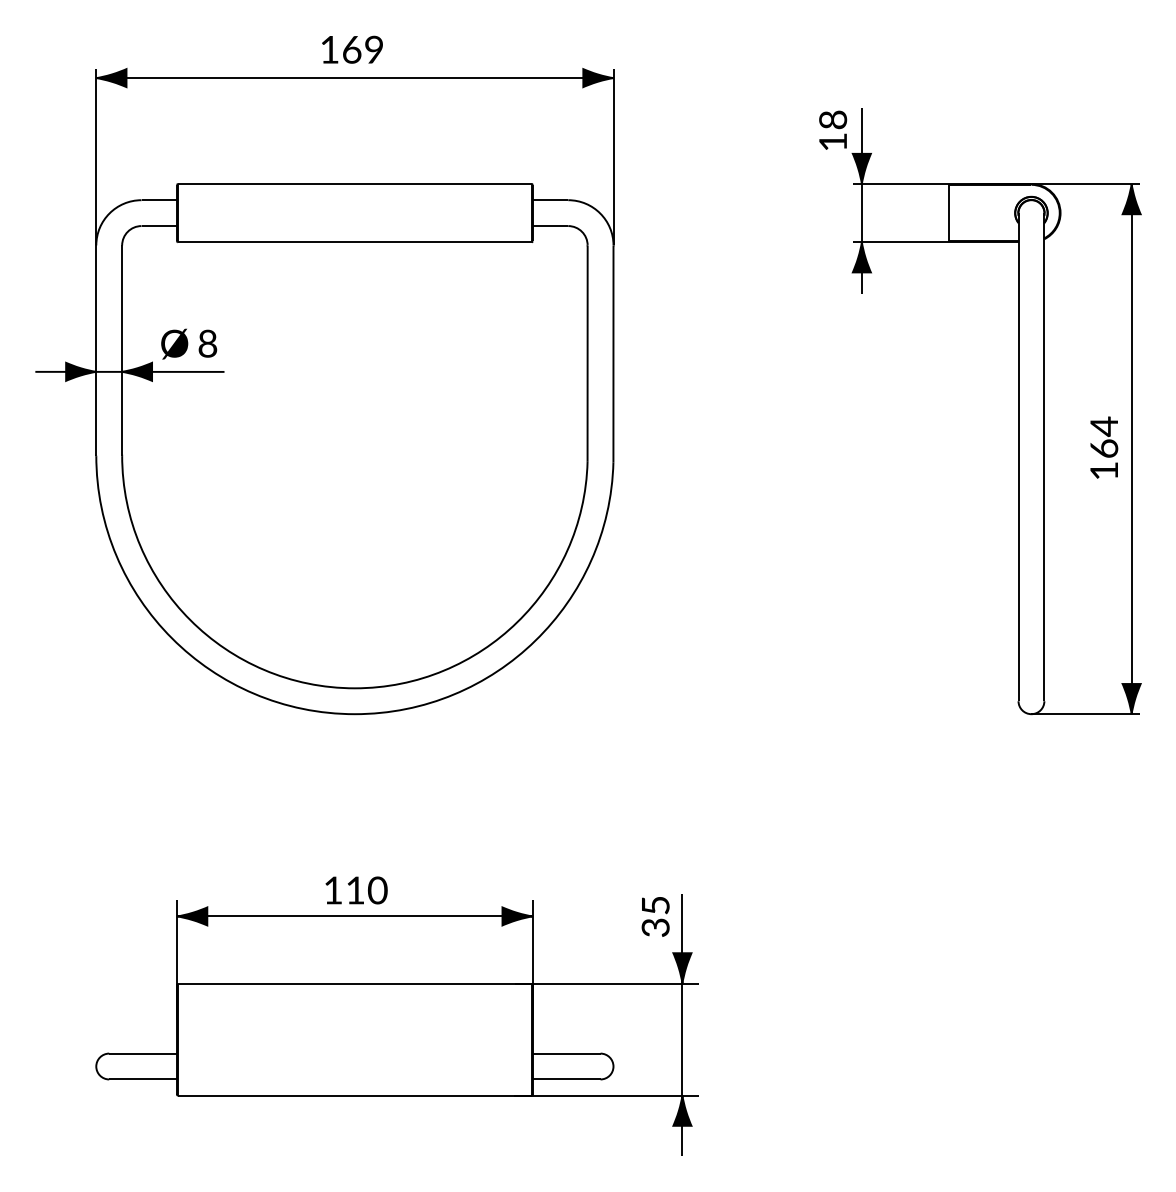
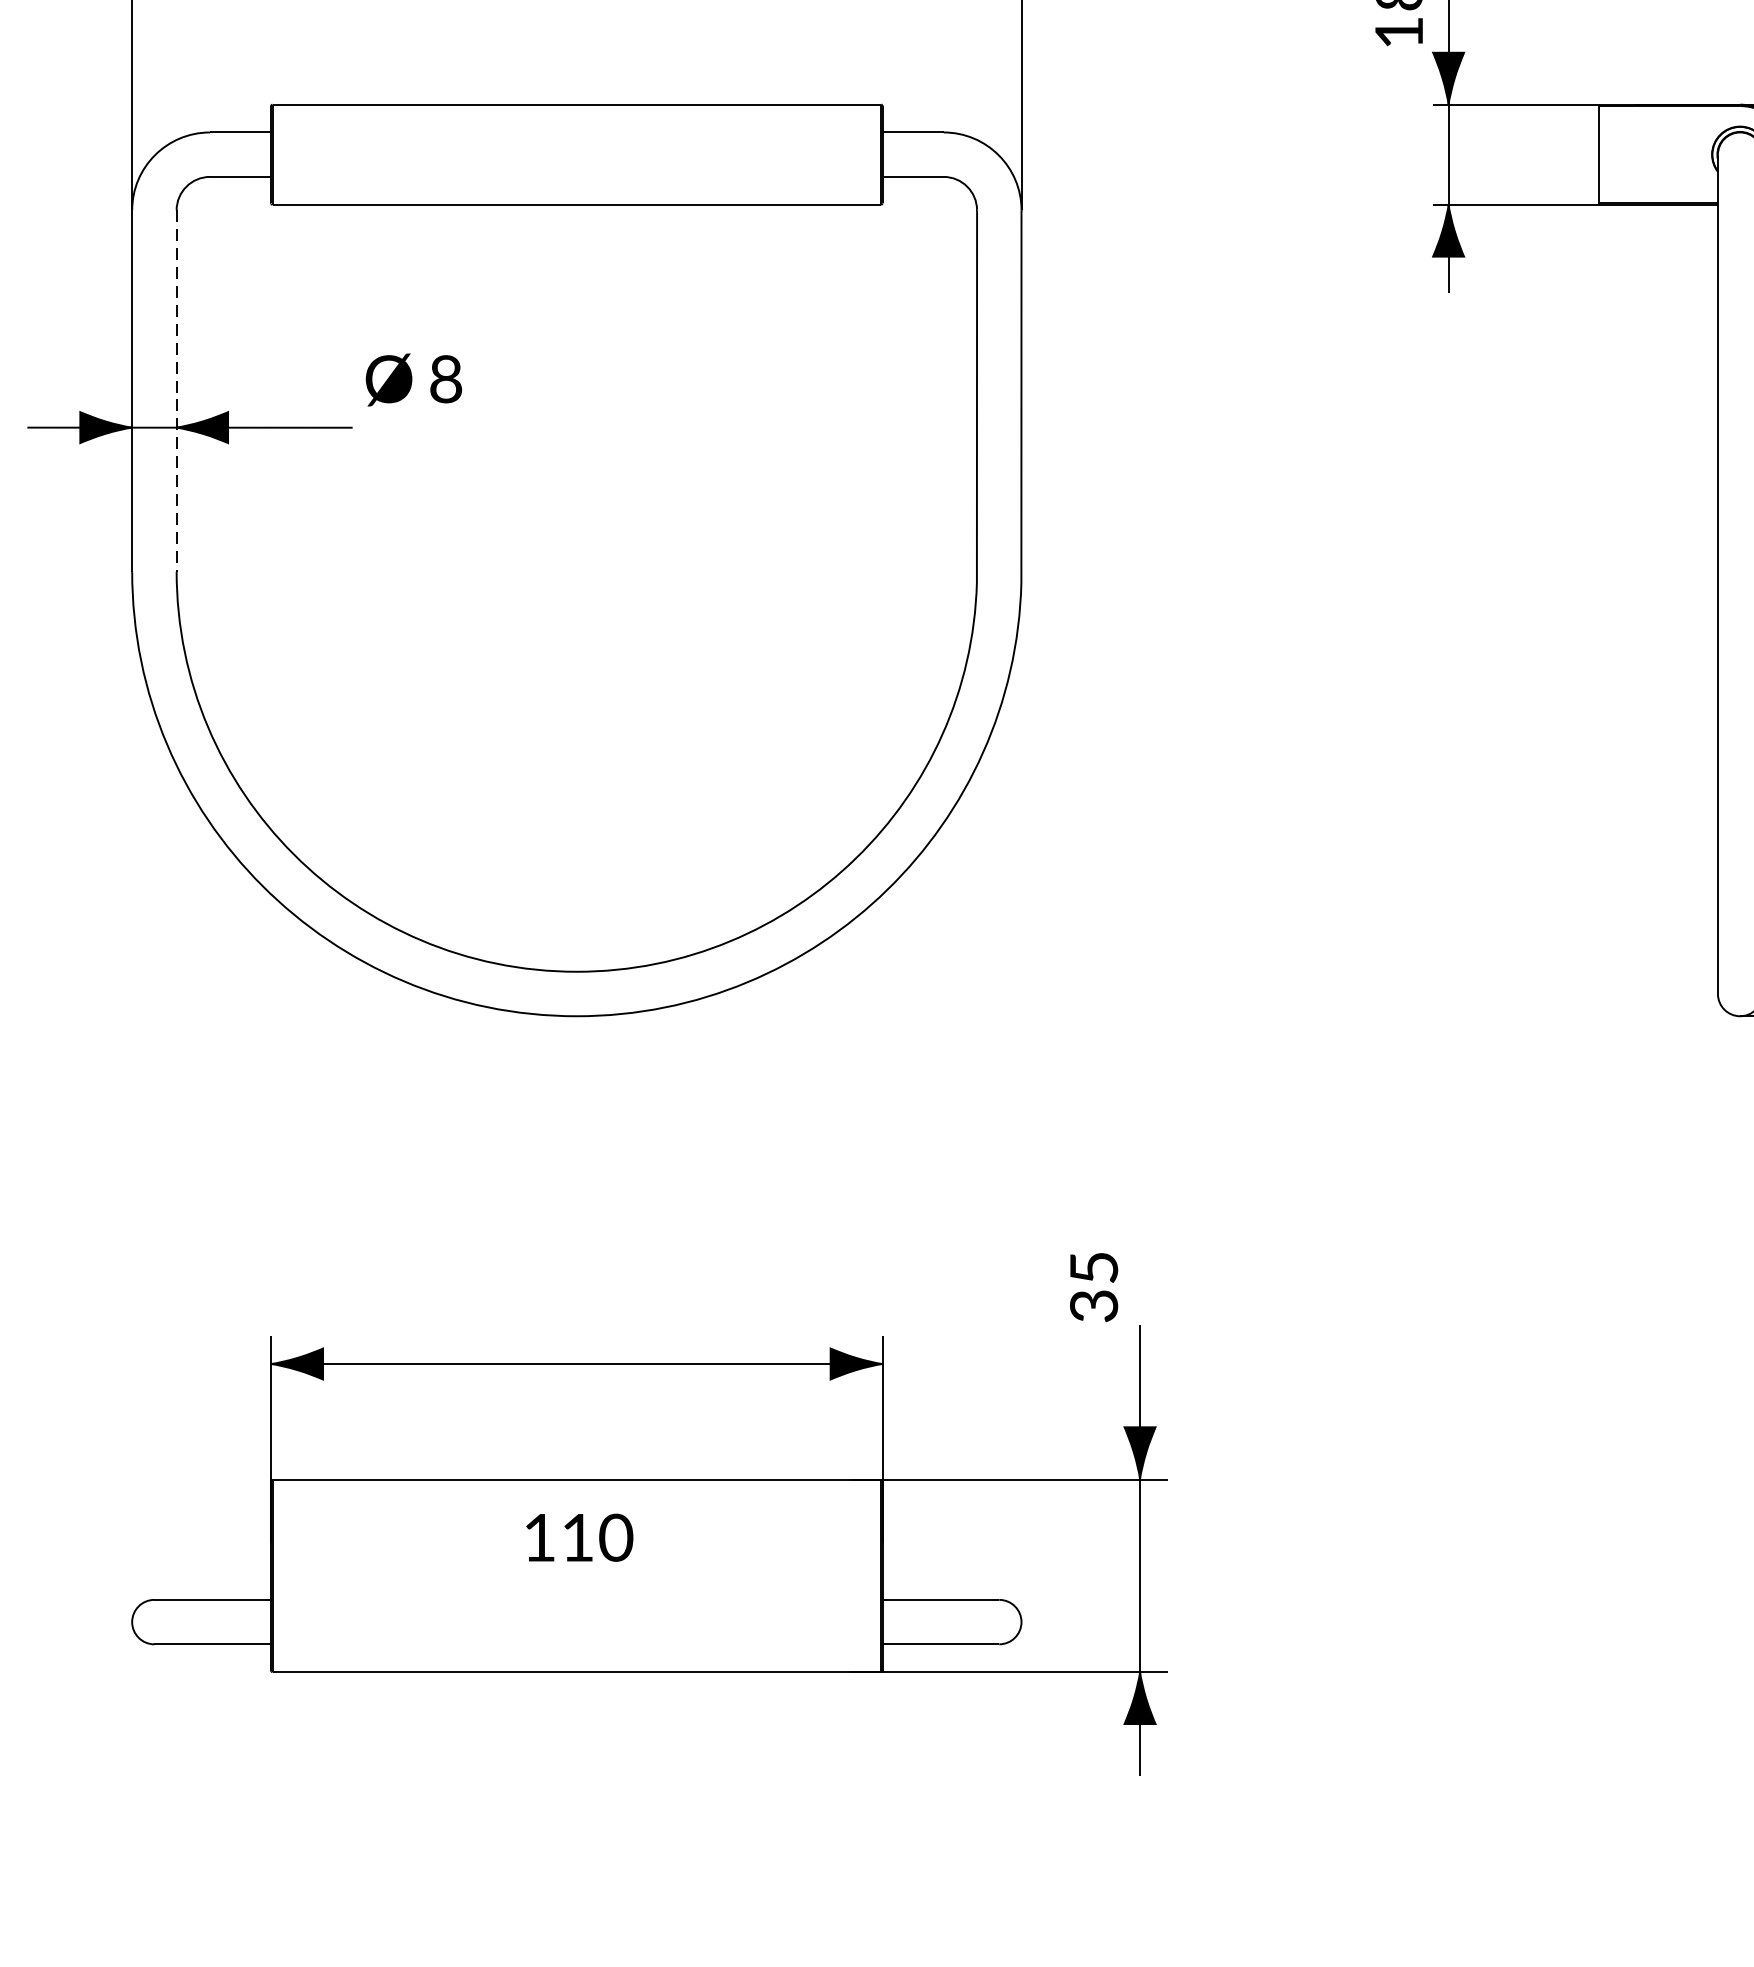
part: (189, 343) -> (414, 378), moved
line: (122, 351) -> (177, 392), solid -> dashed
part: (356, 890) -> (579, 1537), moved
part: (655, 916) -> (1093, 1286), moved

